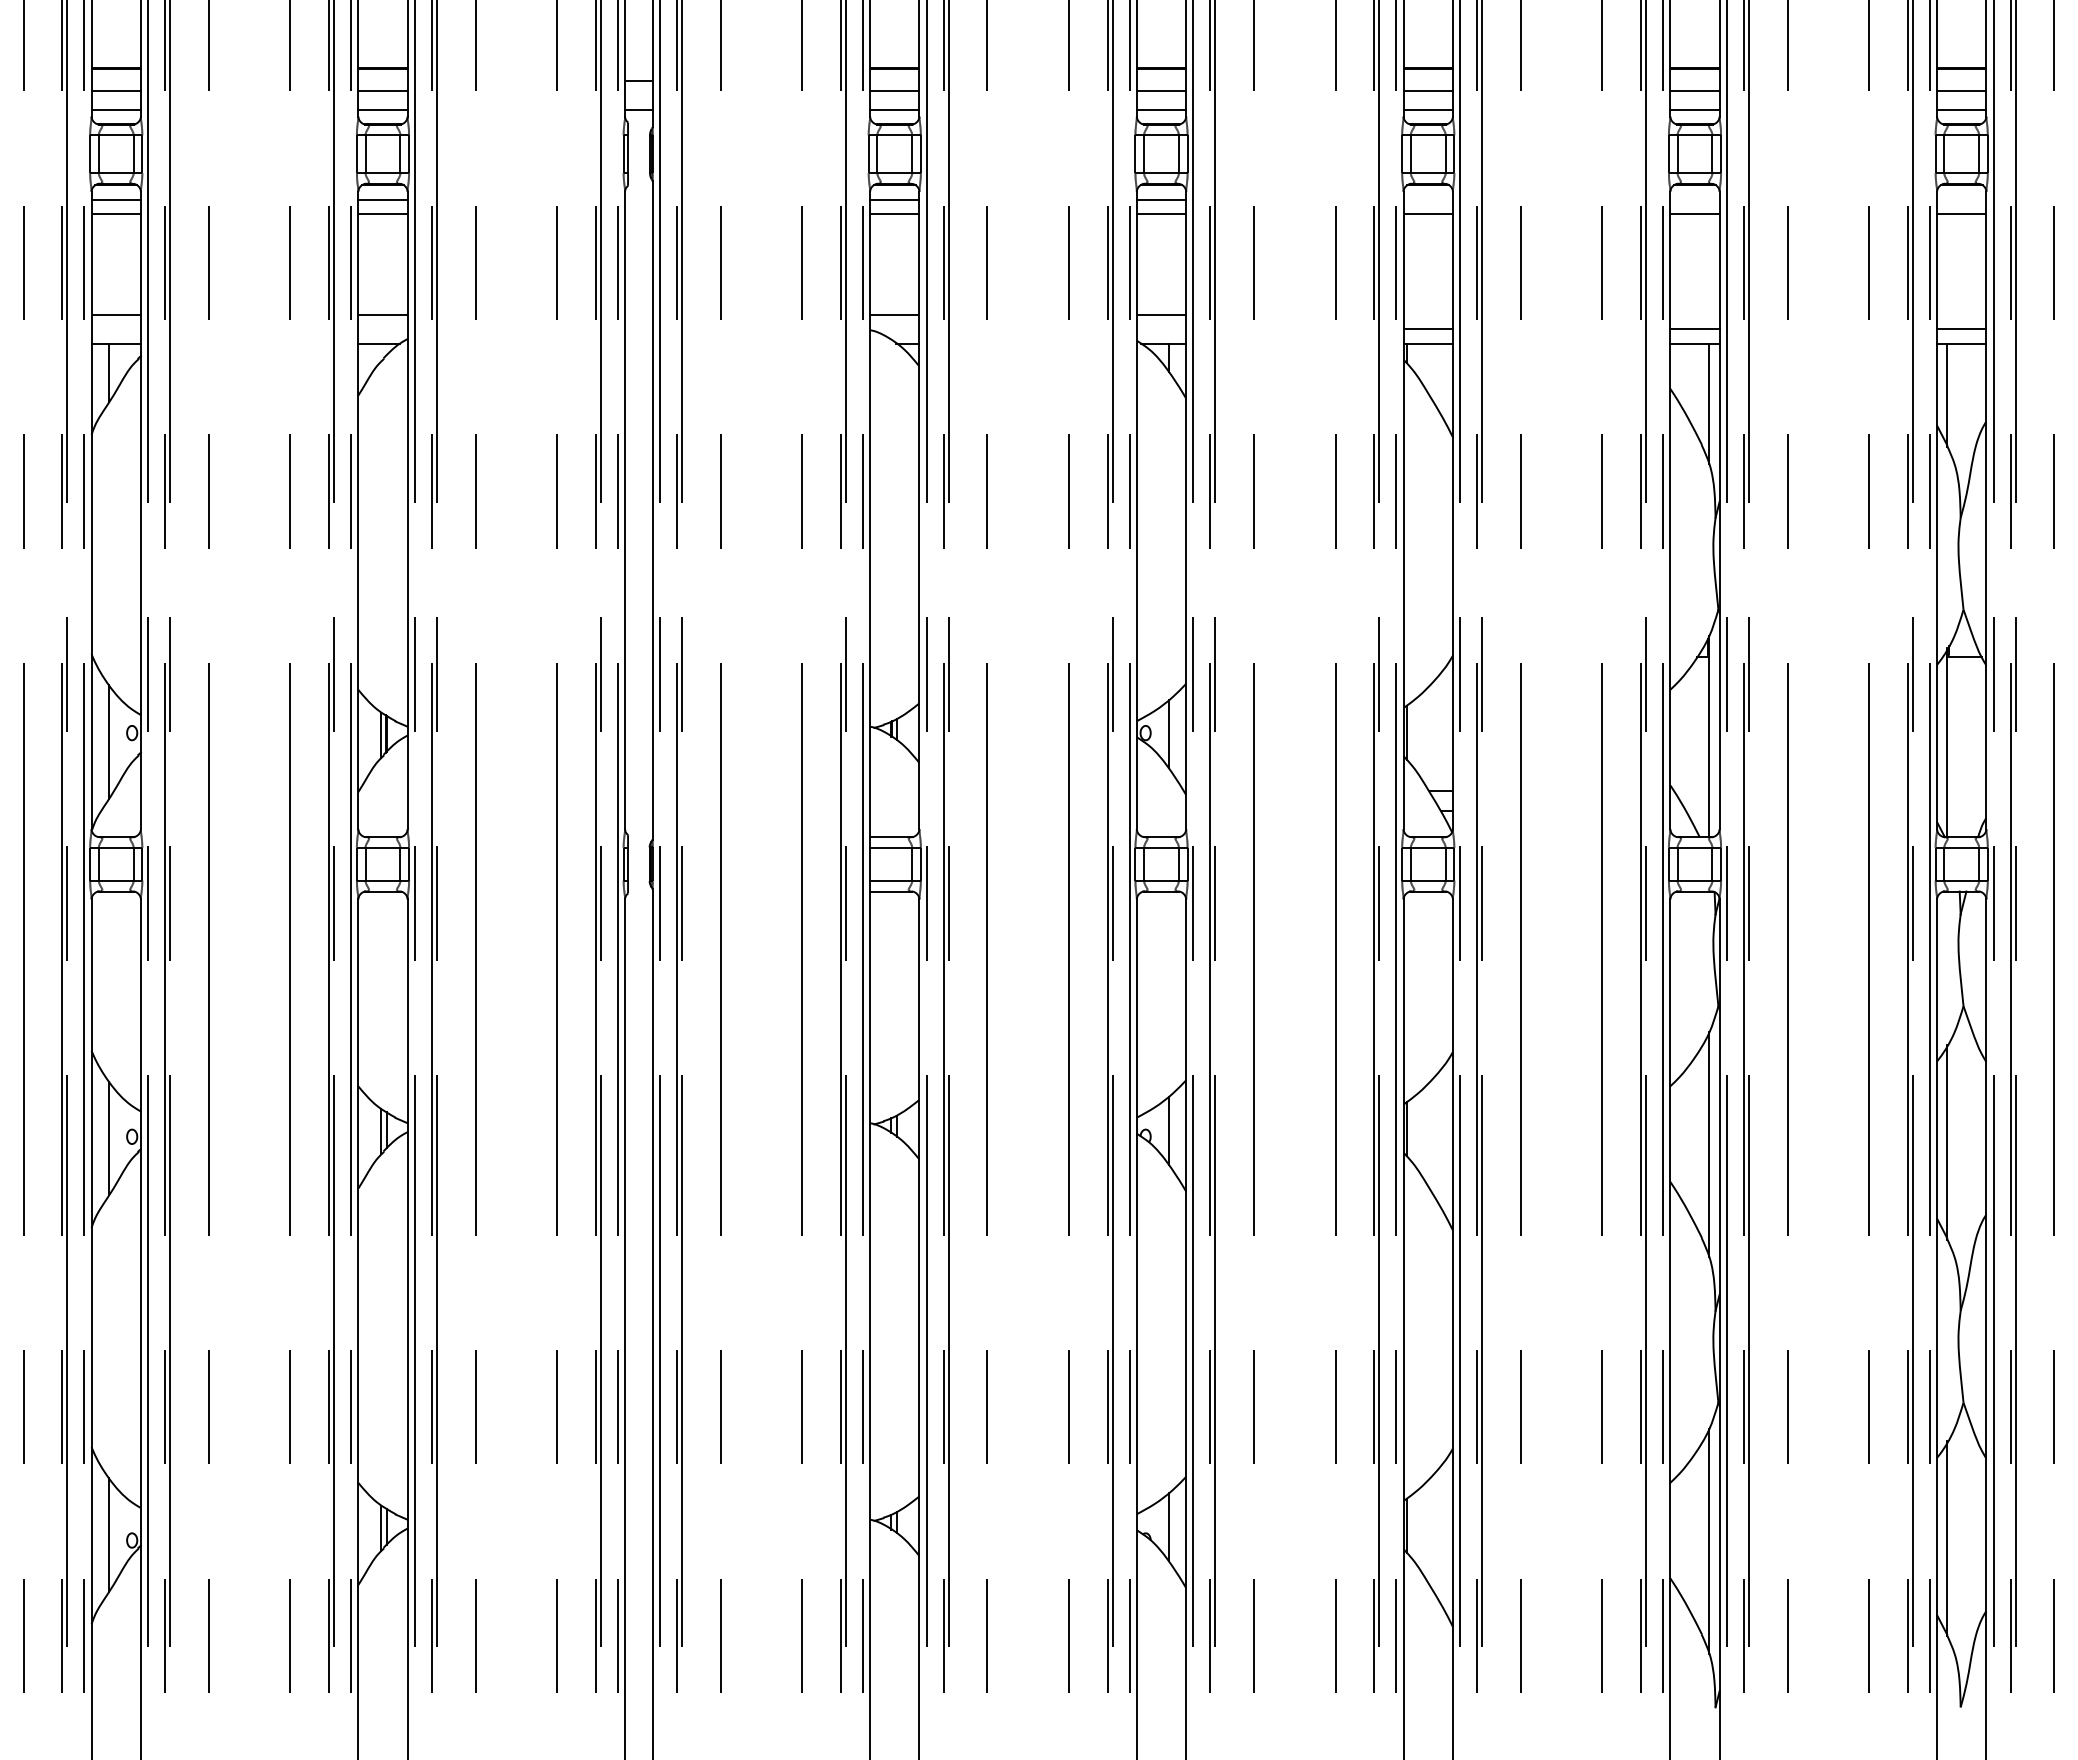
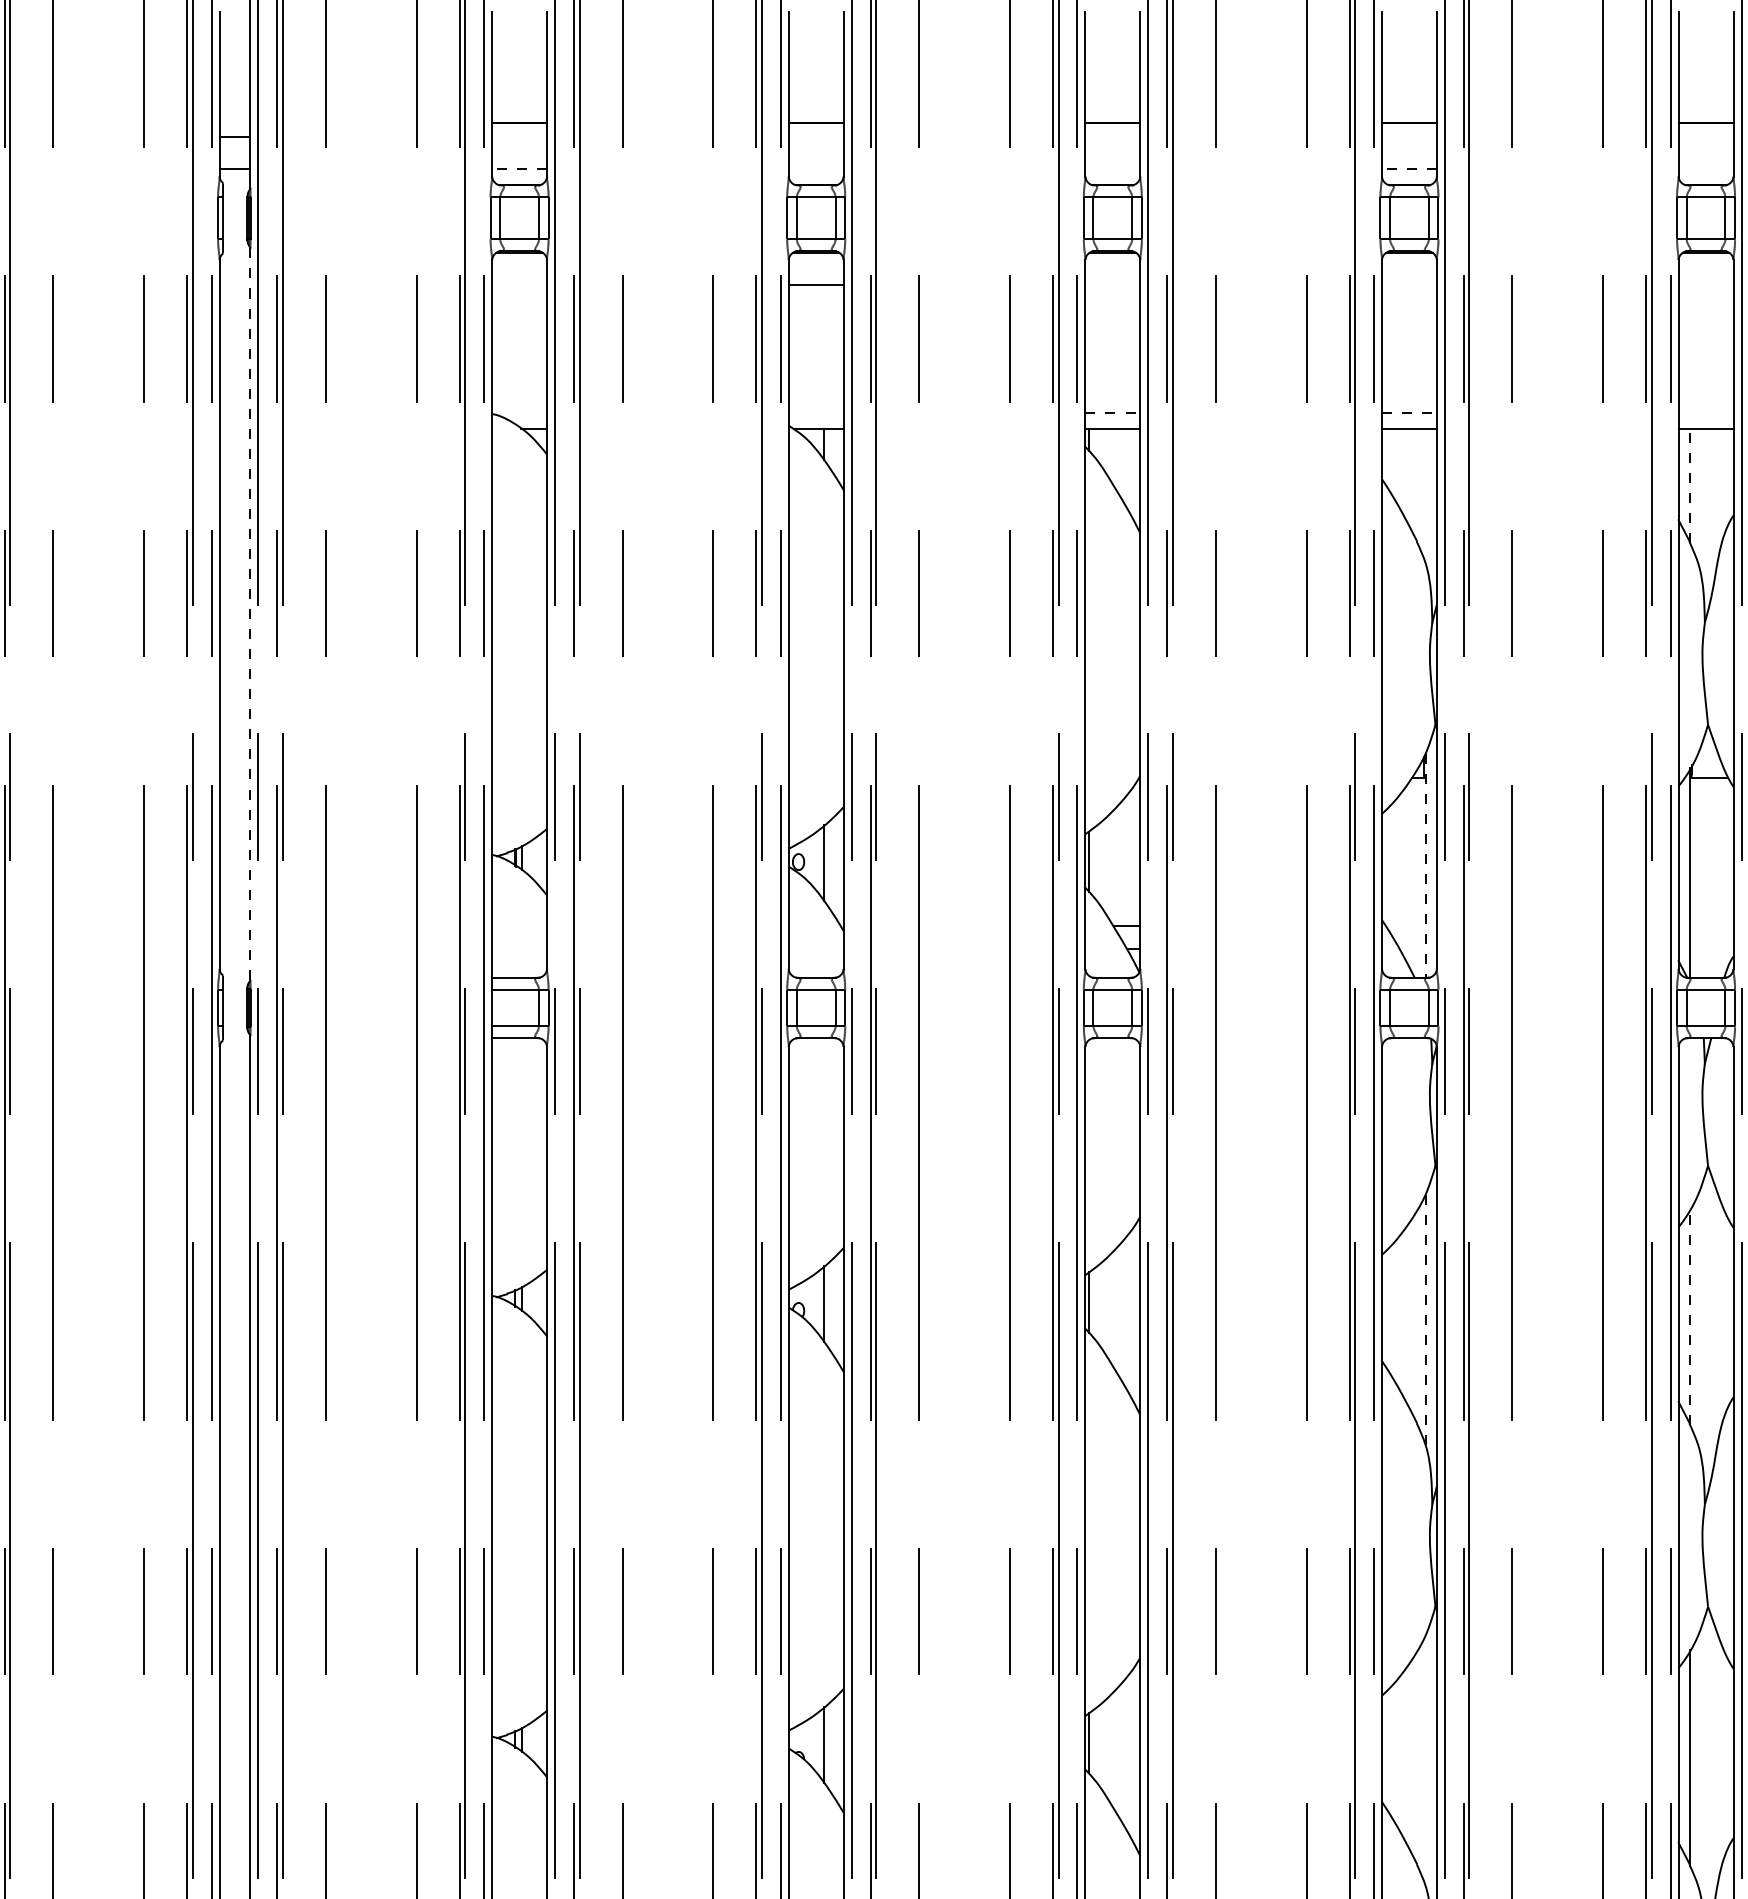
line: (894, 91) -> (519, 148), removed
line: (1161, 91) -> (816, 148), removed
line: (1427, 91) -> (1111, 148), removed
line: (1694, 91) -> (1408, 148), removed
line: (1961, 91) -> (1705, 148), removed
line: (894, 109) -> (519, 168), solid -> dashed
line: (1161, 109) -> (816, 168), removed
line: (1427, 109) -> (1111, 168), removed
line: (1695, 109) -> (1410, 168), solid -> dashed
line: (1961, 109) -> (1705, 168), removed
line: (894, 199) -> (519, 268), removed
line: (1161, 199) -> (816, 268), removed
line: (894, 214) -> (519, 285), removed
line: (1427, 214) -> (1111, 285), removed
line: (1694, 214) -> (1408, 285), removed
line: (1961, 214) -> (1705, 285), removed
line: (894, 314) -> (519, 396), removed
line: (1161, 314) -> (816, 396), removed
line: (1428, 329) -> (1113, 413), solid -> dashed
line: (1695, 329) -> (1410, 413), solid -> dashed
line: (1961, 329) -> (1705, 413), removed
line: (1947, 394) -> (1690, 485), solid -> dashed
line: (1709, 403) -> (1425, 495), removed
line: (652, 510) -> (250, 614), solid -> dashed
line: (1709, 736) -> (1425, 865), solid -> dashed
line: (1947, 1141) -> (1690, 1316), solid -> dashed
line: (1709, 1144) -> (1425, 1319), solid -> dashed
line: (1709, 1540) -> (1425, 1759), removed

